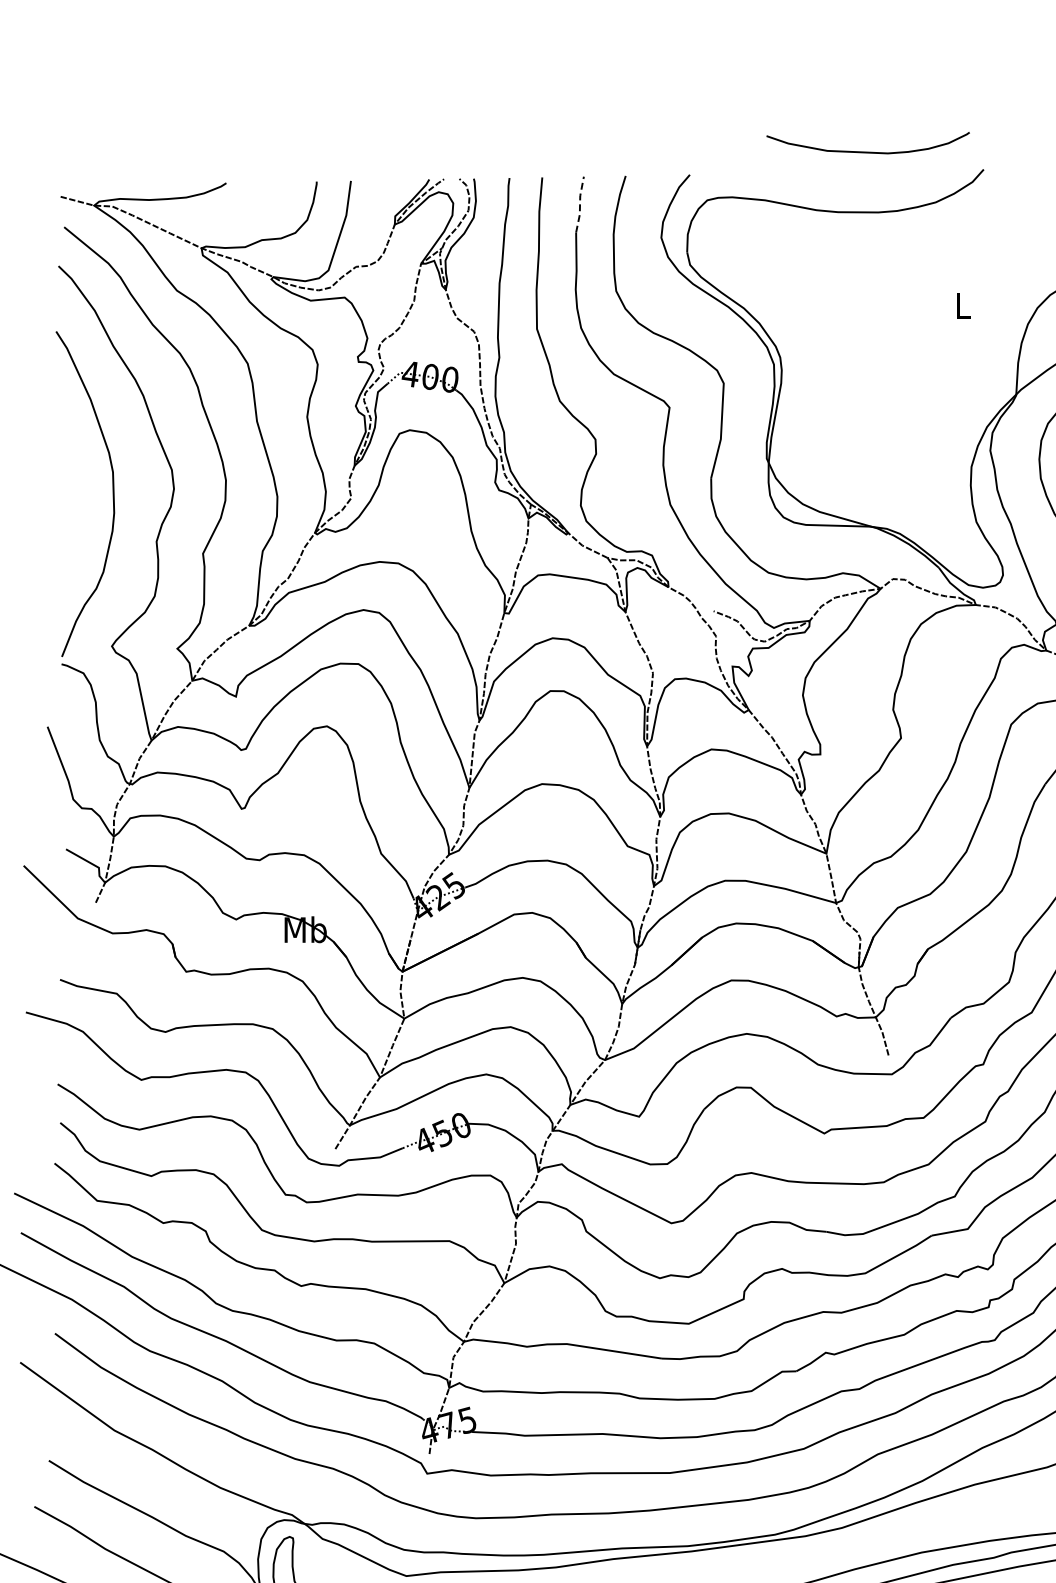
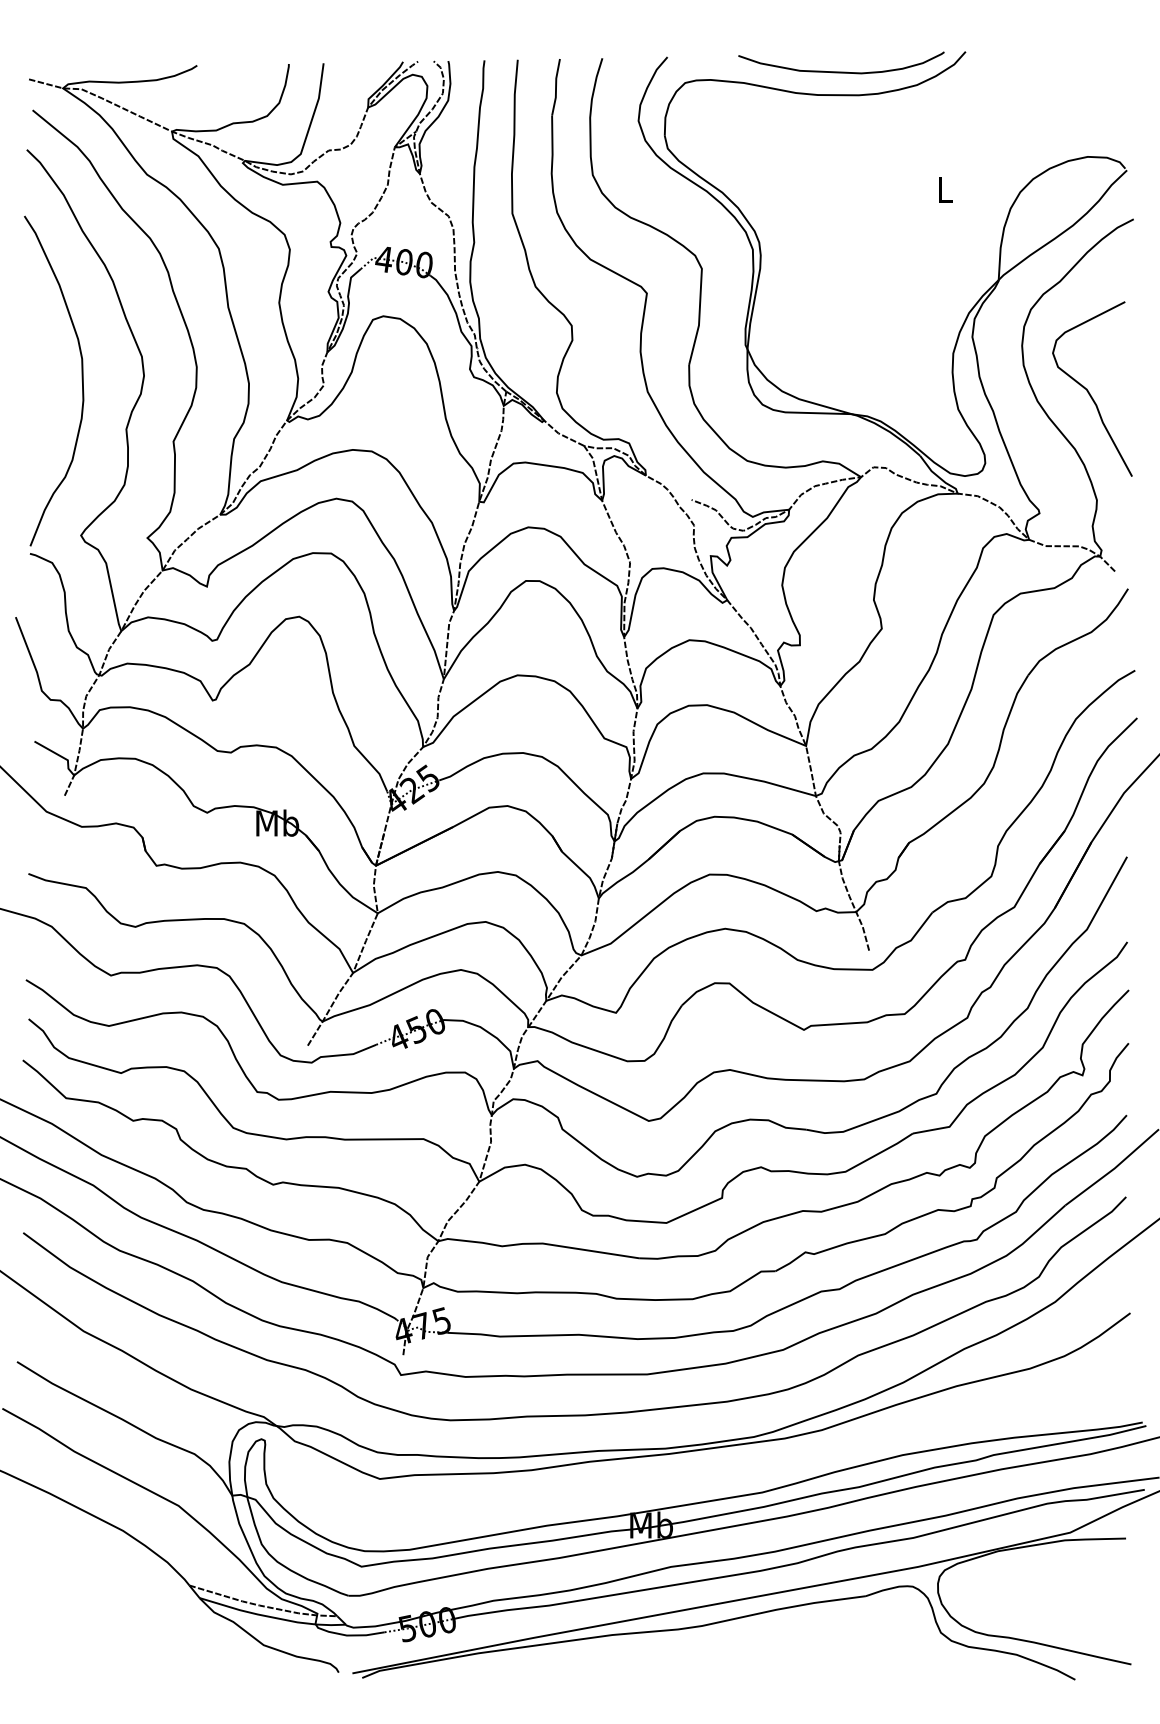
part: (868, 151) -> (841, 71), moved
line: (580, 204) -> (556, 87), dashed -> solid

